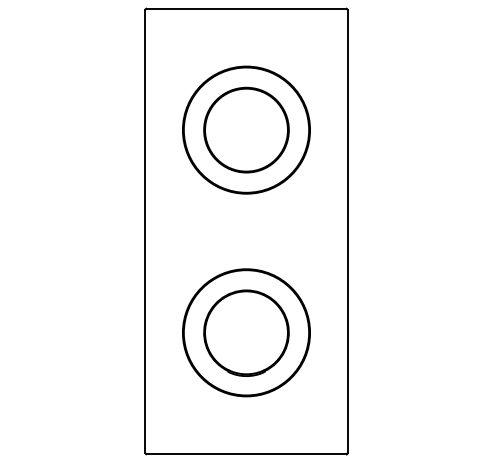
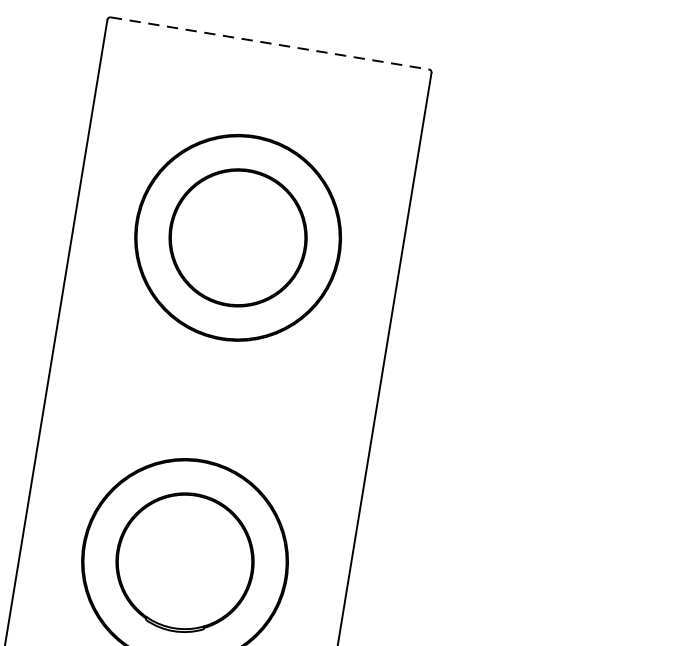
line: (247, 8) -> (271, 43), solid -> dashed

